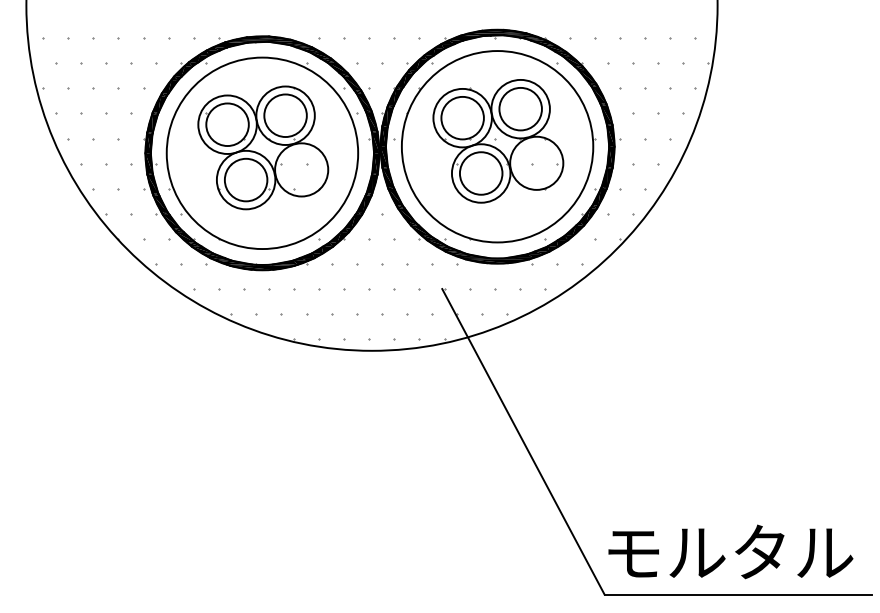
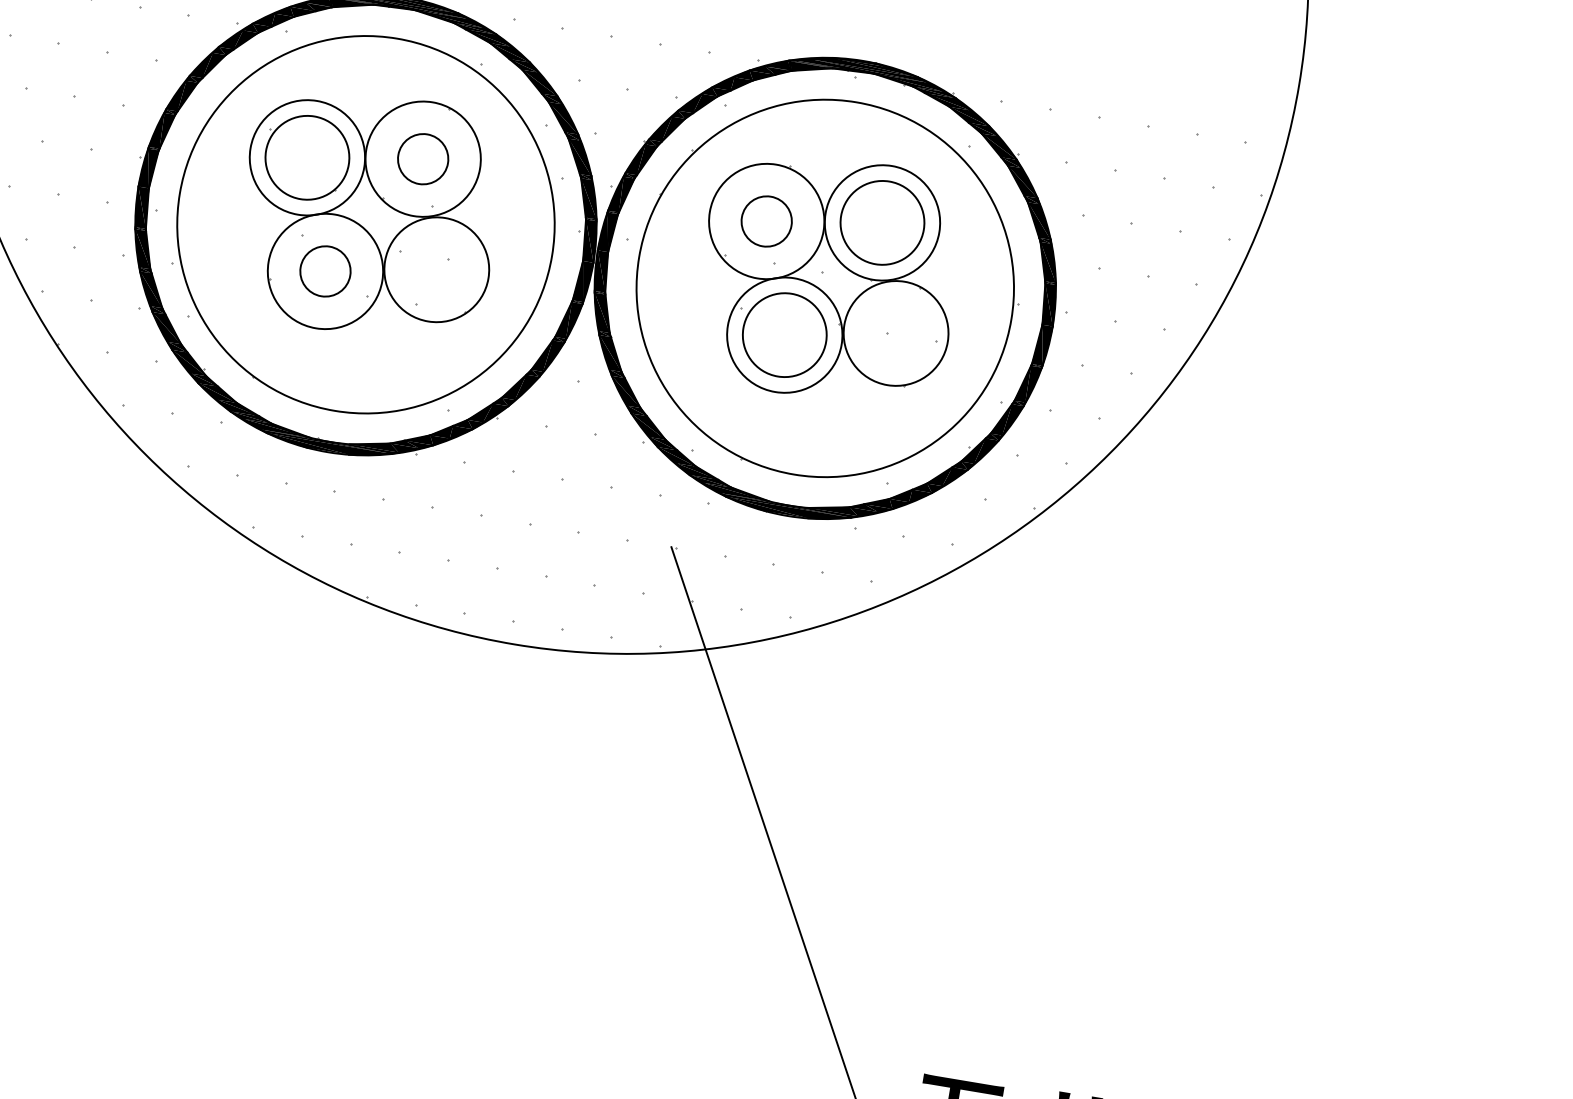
circle: (285, 115) -> (423, 158), size x0.6
circle: (462, 117) -> (766, 220), size x0.6
circle: (245, 179) -> (324, 270), size x0.6

